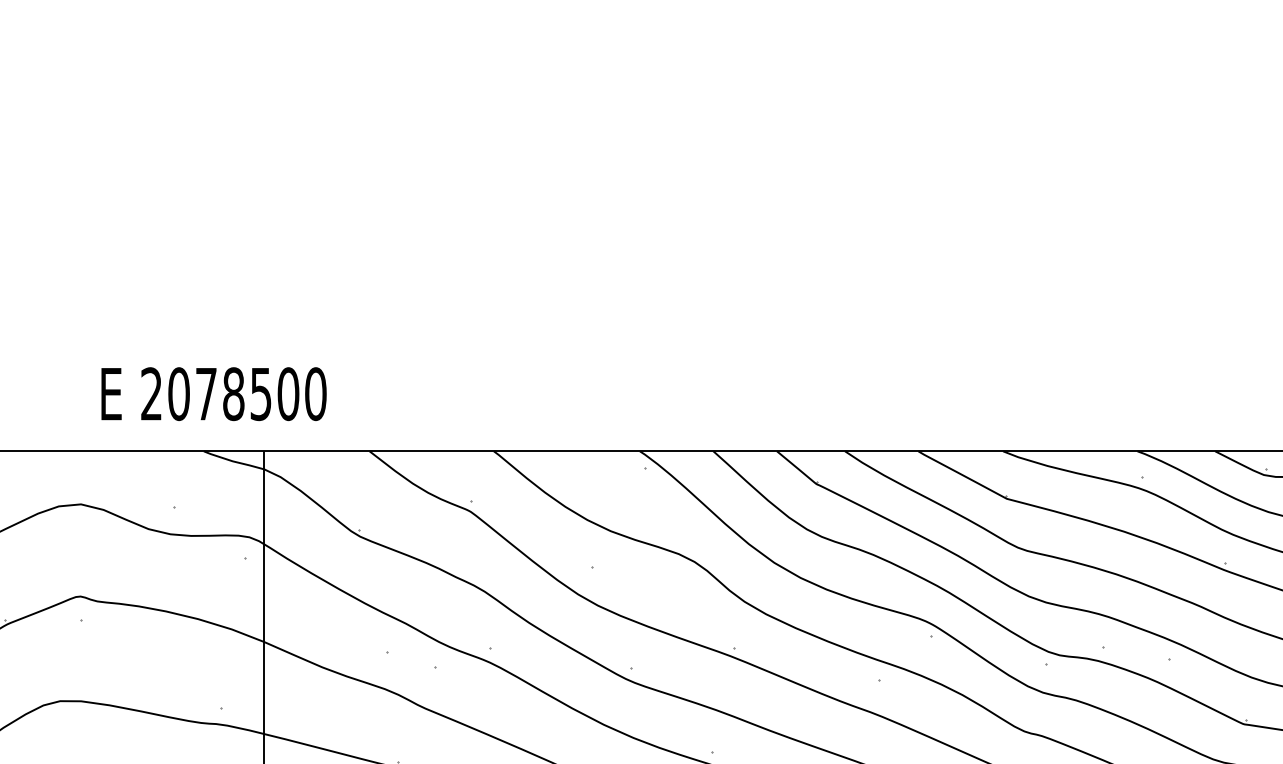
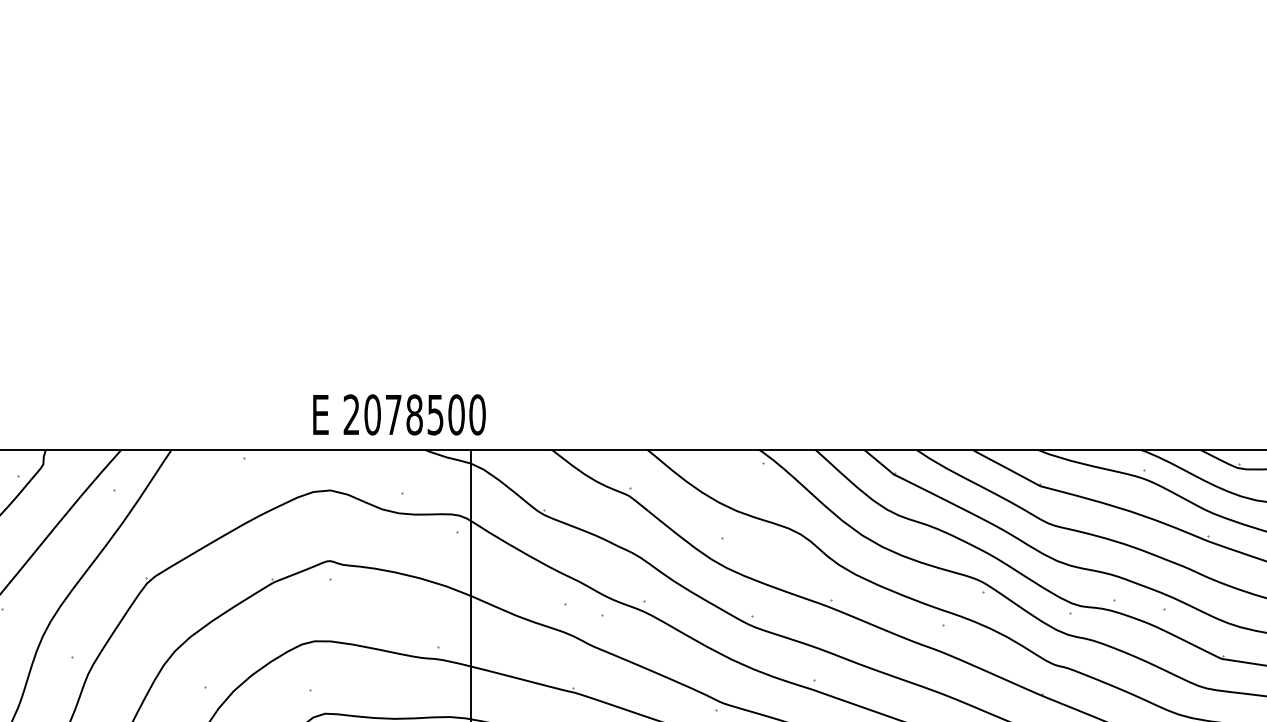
text: (214, 393) -> (399, 414), moved

